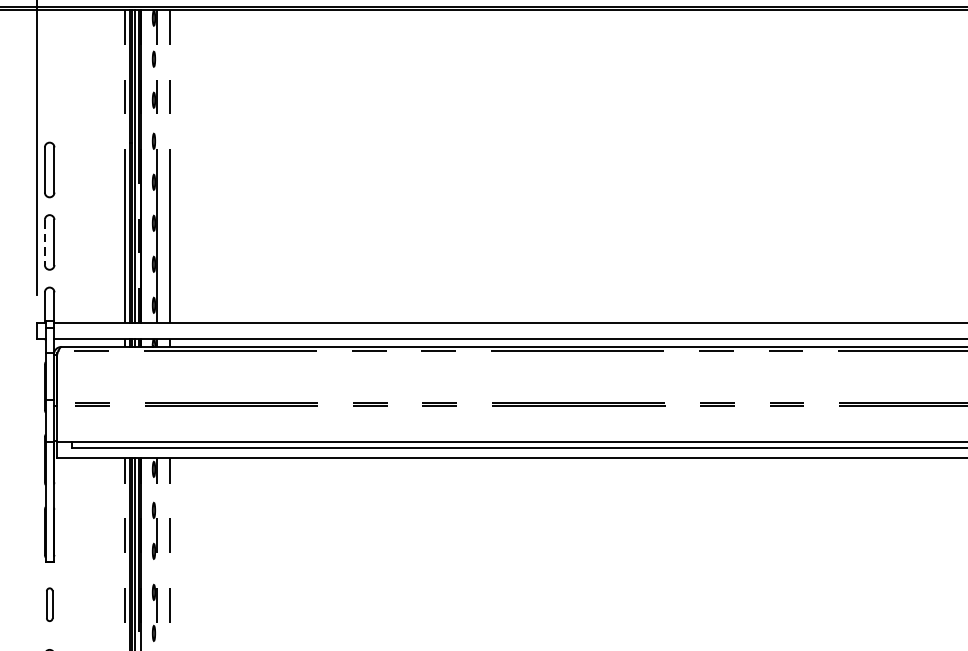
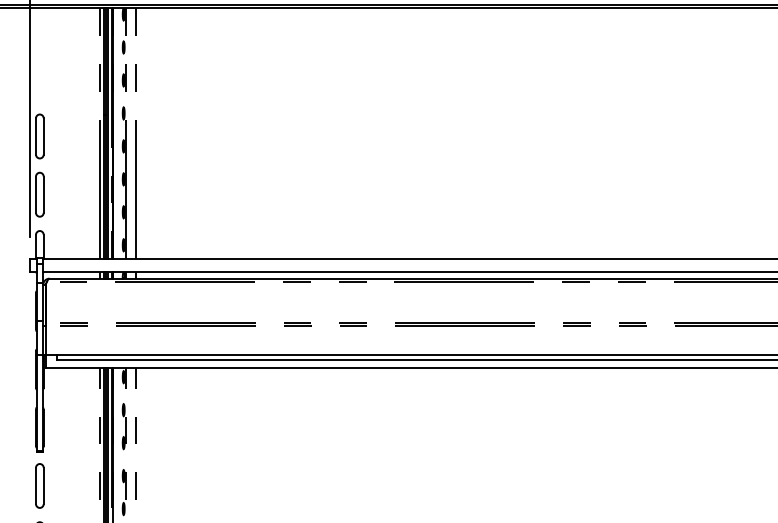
line: (45, 243) -> (36, 195), dashed -> solid
part: (49, 604) -> (39, 485), size x1.67

